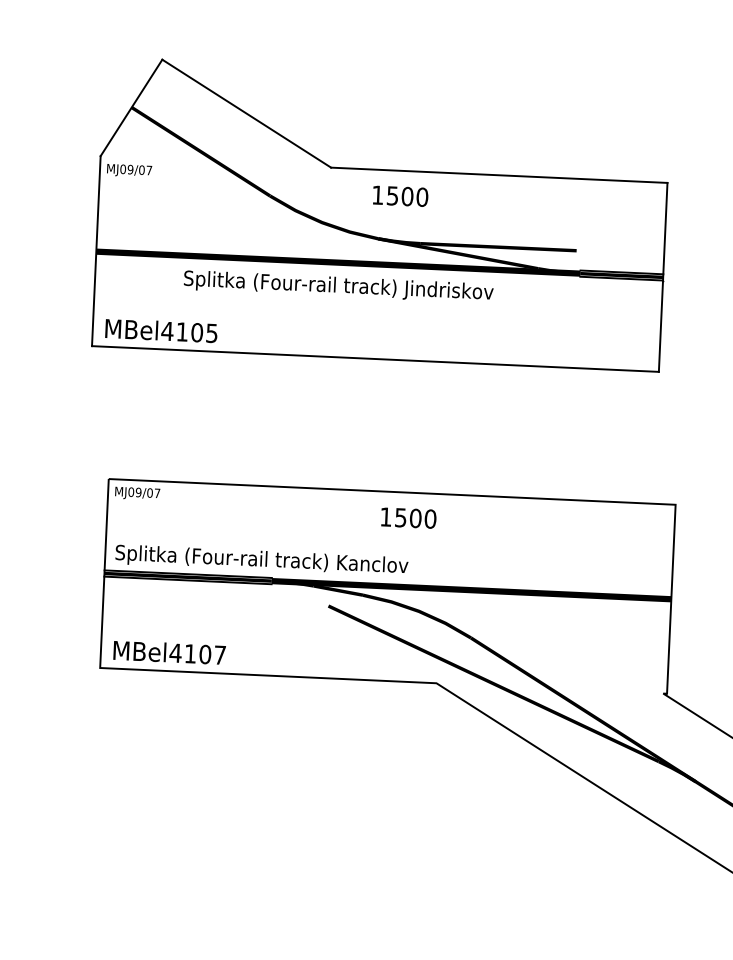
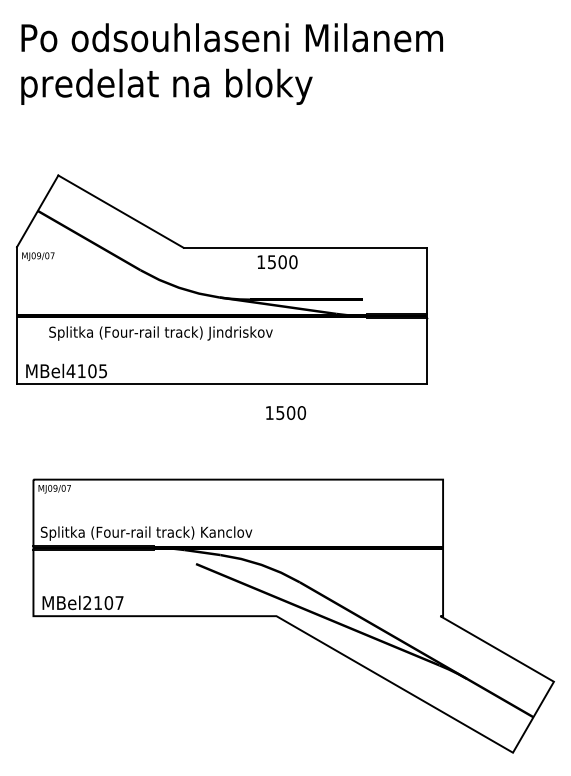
text: (400, 196) -> (277, 262), moved
text: (338, 286) -> (160, 333), moved
text: (407, 517) -> (285, 412), moved
text: (175, 652) -> (87, 602), MBel4107 -> MBel2107

